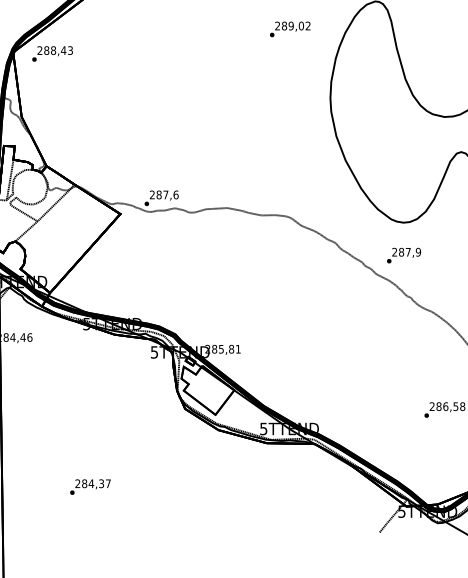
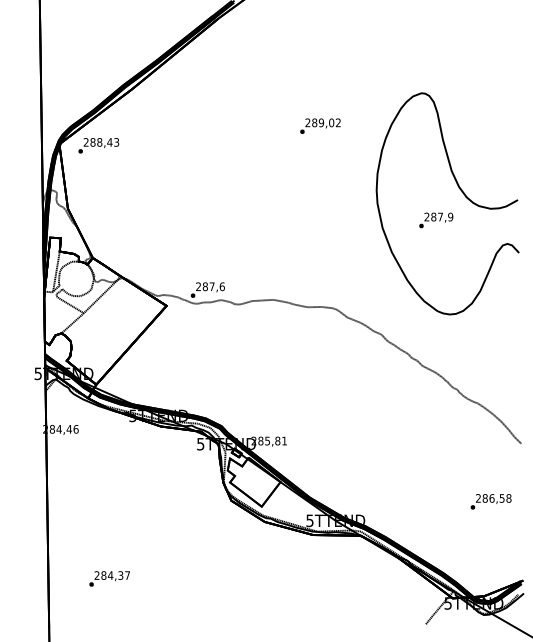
text: (290, 28) -> (320, 125), moved
text: (404, 255) -> (436, 220), moved
text: (90, 486) -> (109, 578), moved

